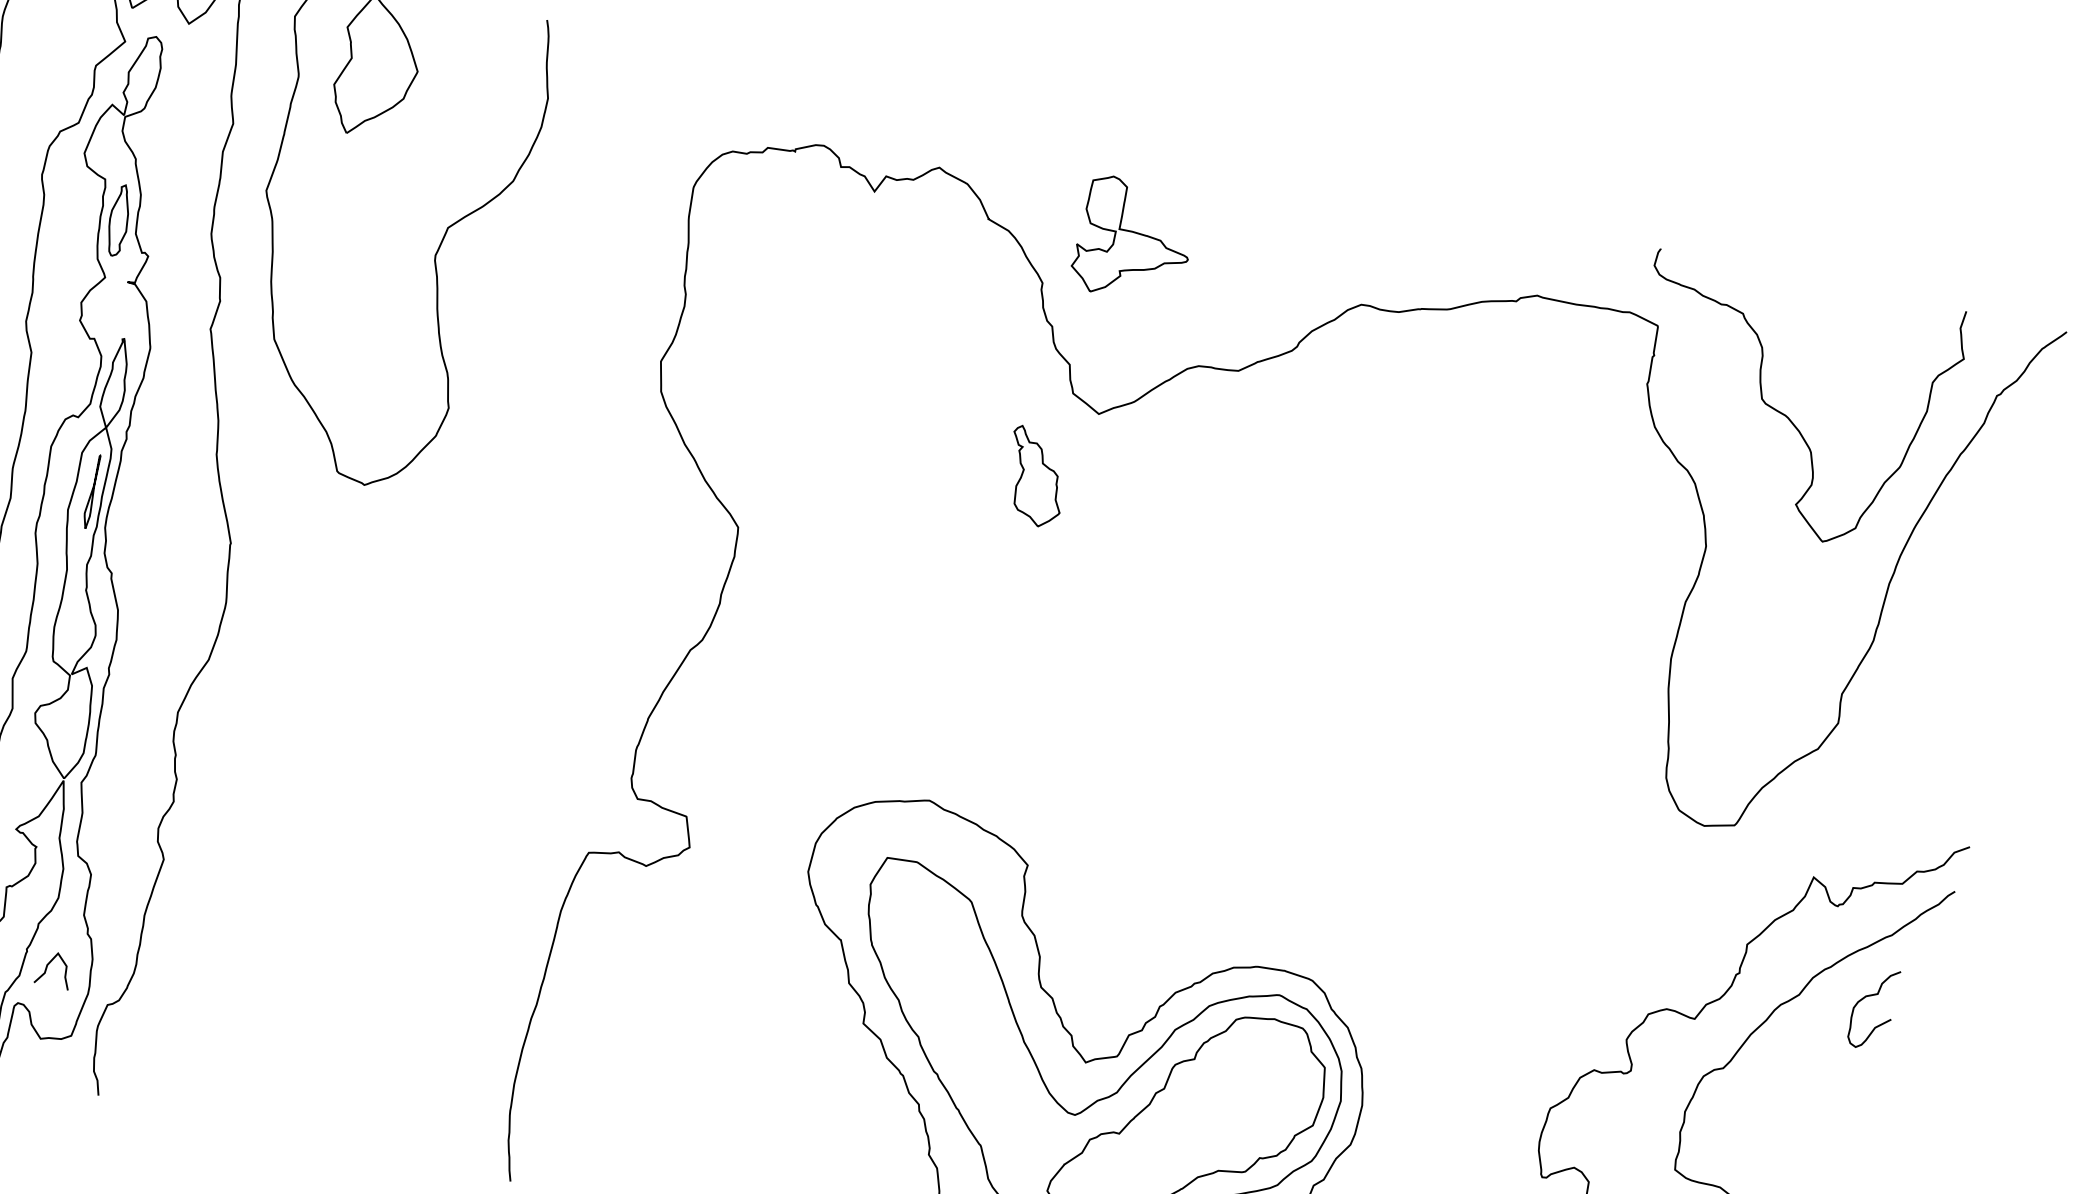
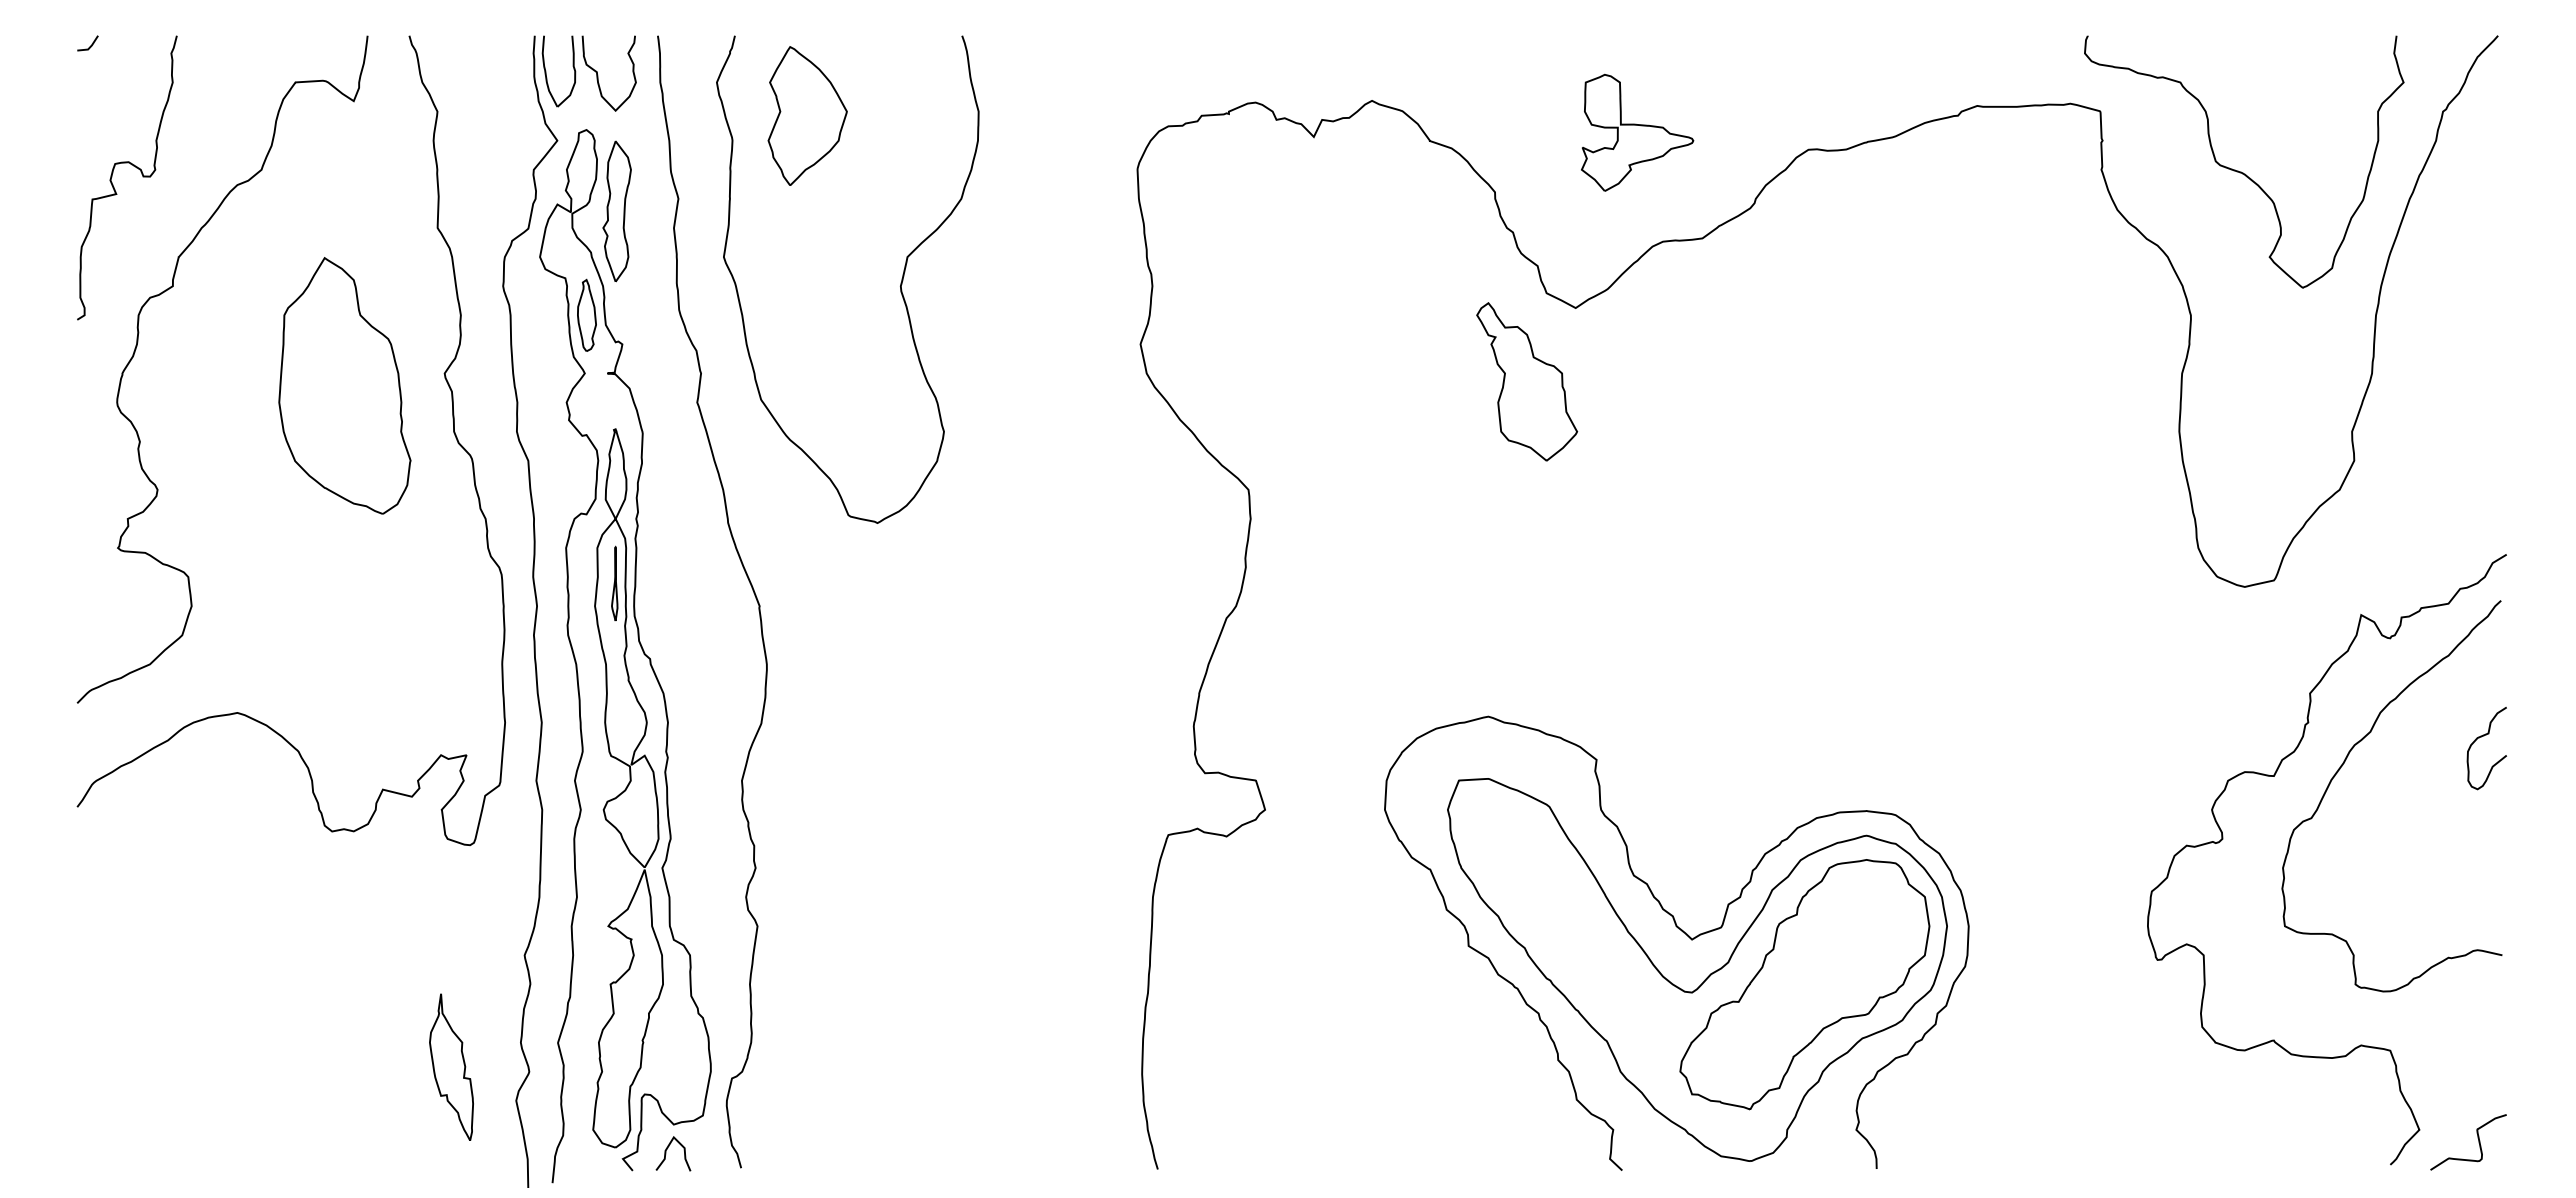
part: (169, 123) -> (616, 211), added
part: (1134, 240) -> (1637, 132), moved
part: (1036, 476) -> (1527, 381), size x1.67
curve: (47, 967) -> (666, 1153), moved
curve: (1870, 996) -> (2481, 737), moved

